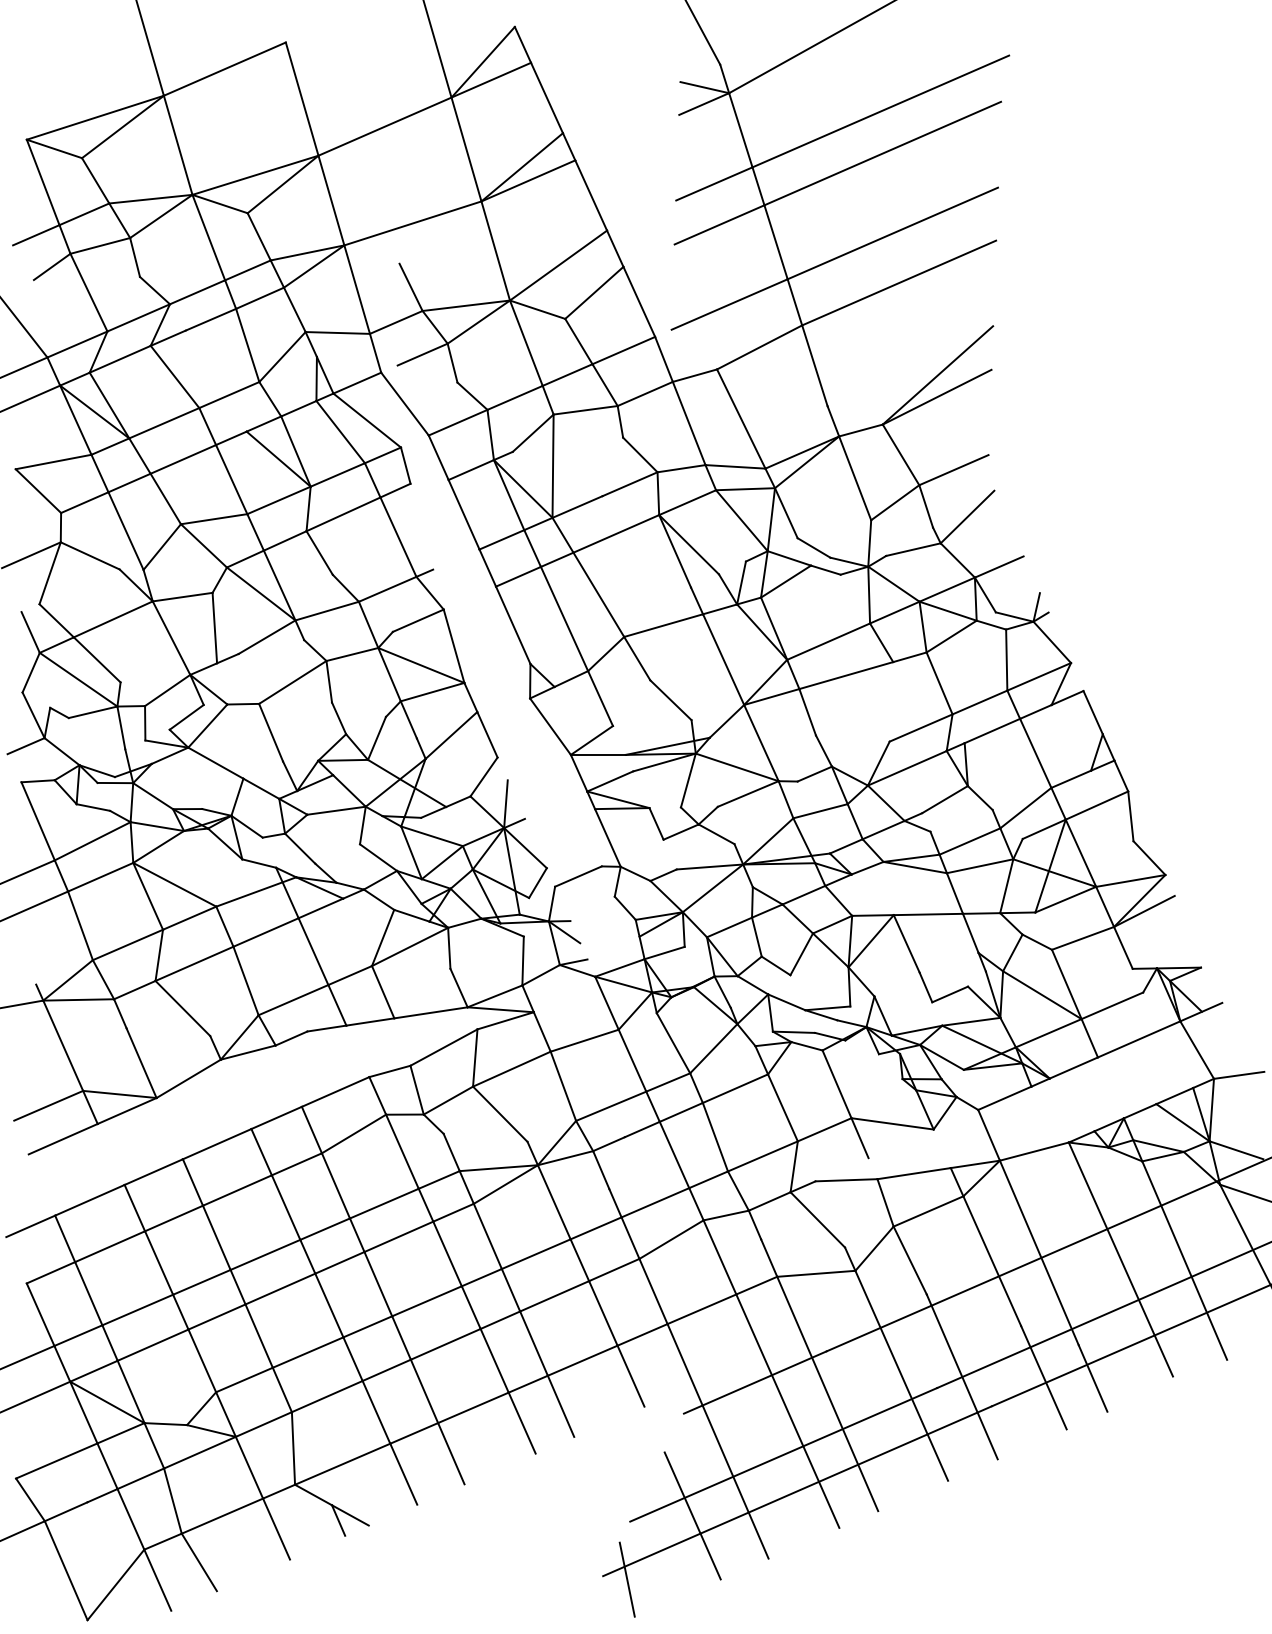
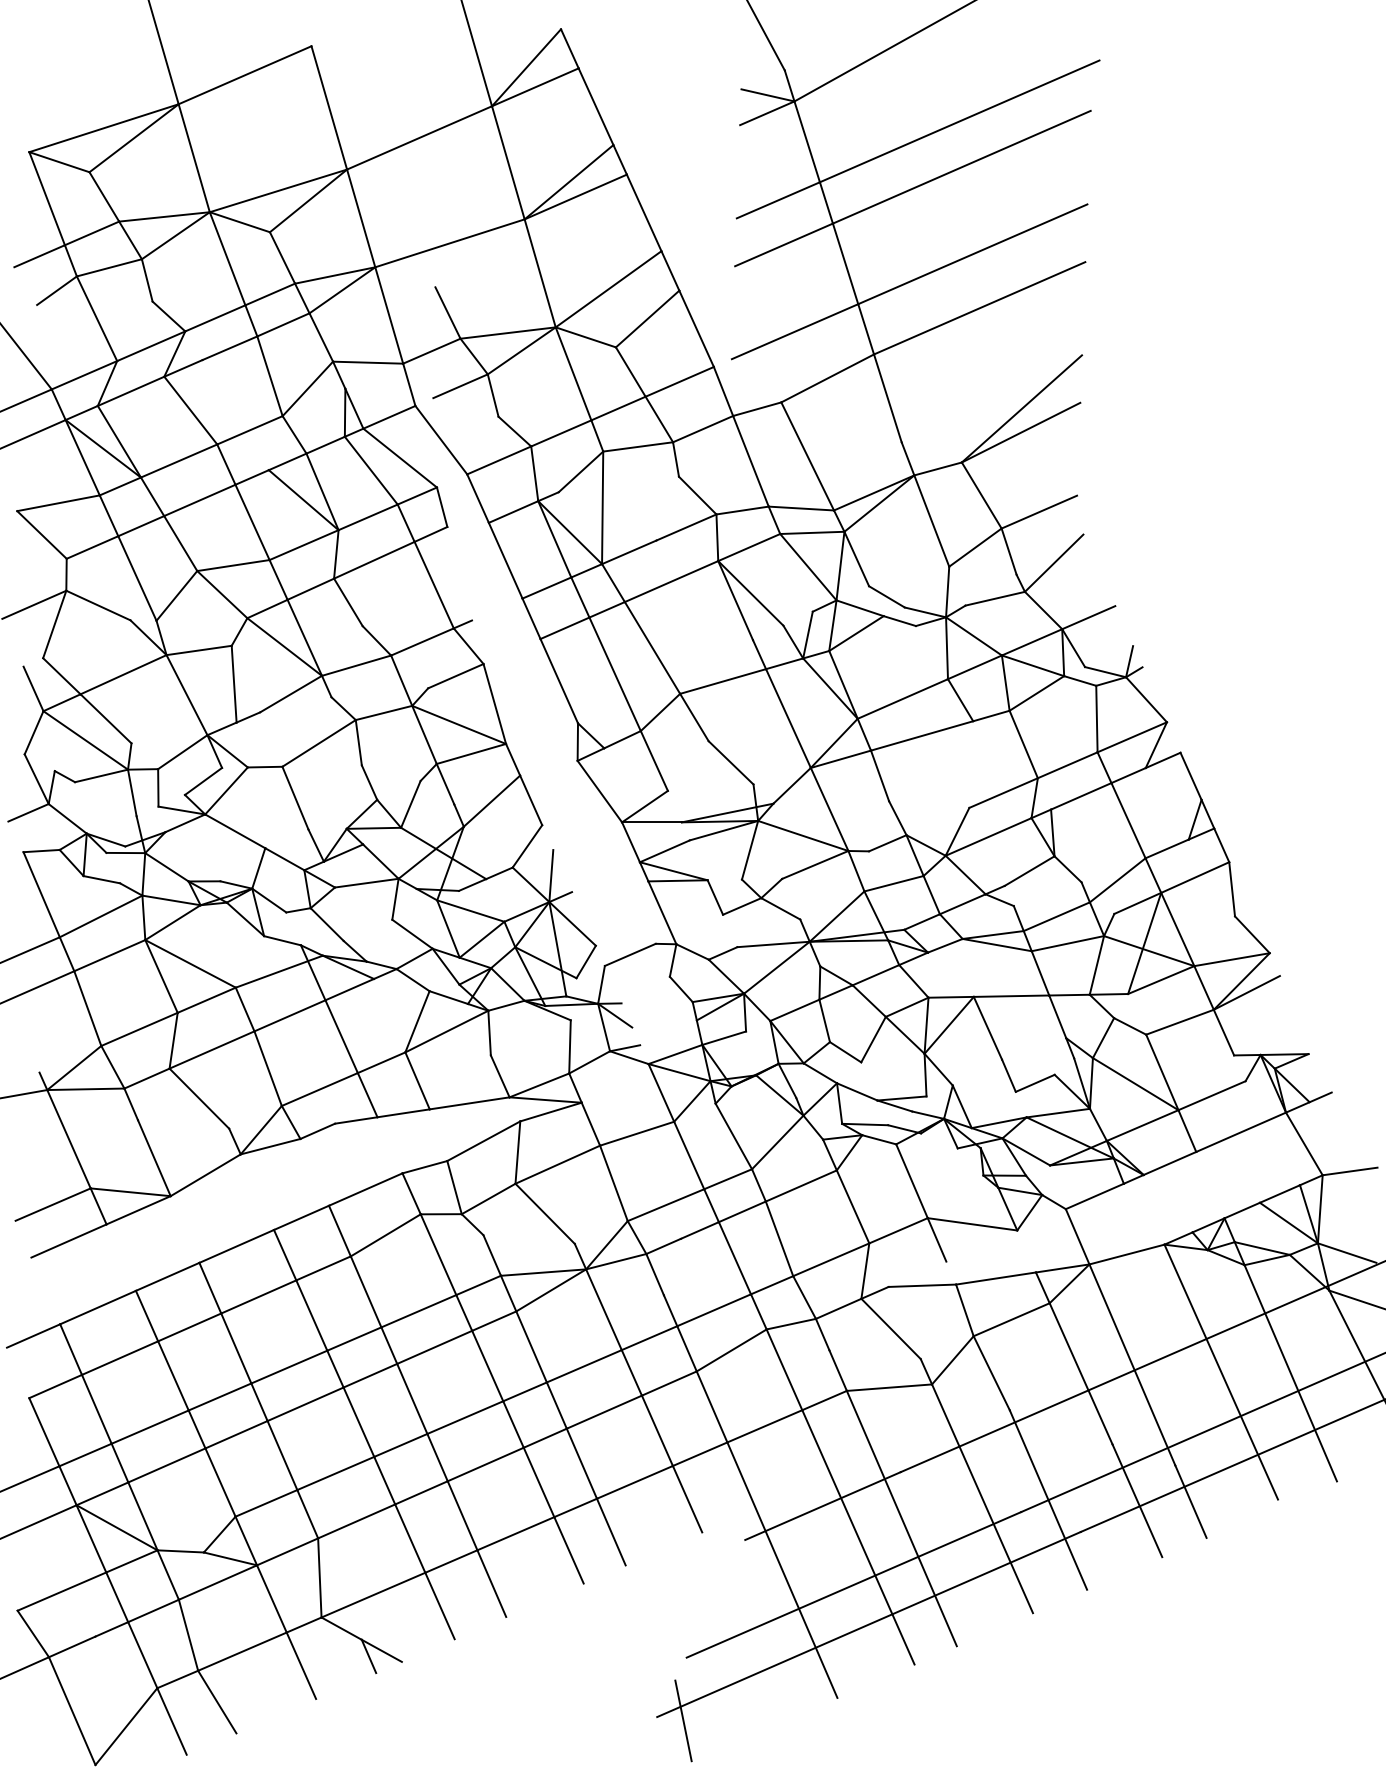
line: (692, 1515) -> (754, 1651), removed

